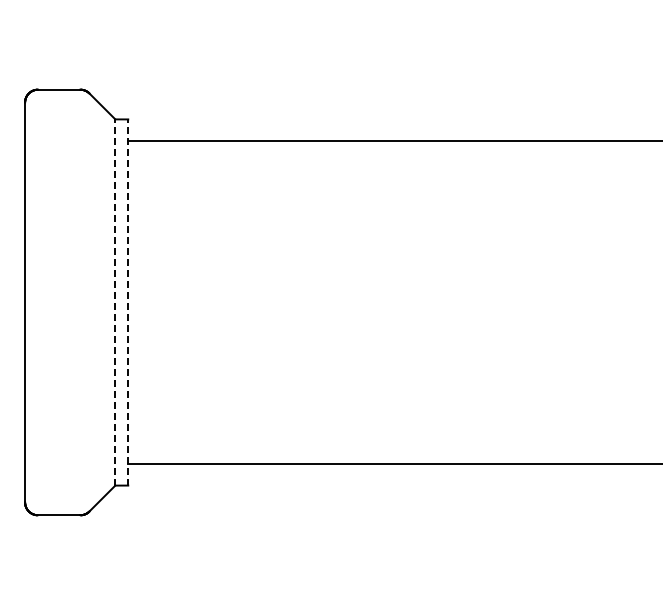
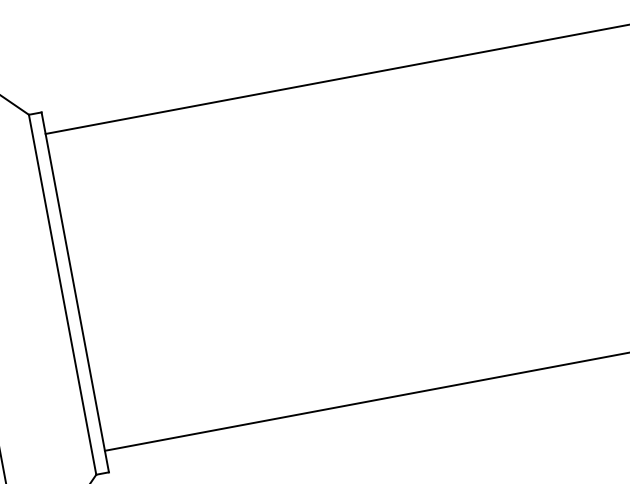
line: (115, 302) -> (62, 294), dashed -> solid
line: (128, 302) -> (75, 292), dashed -> solid

